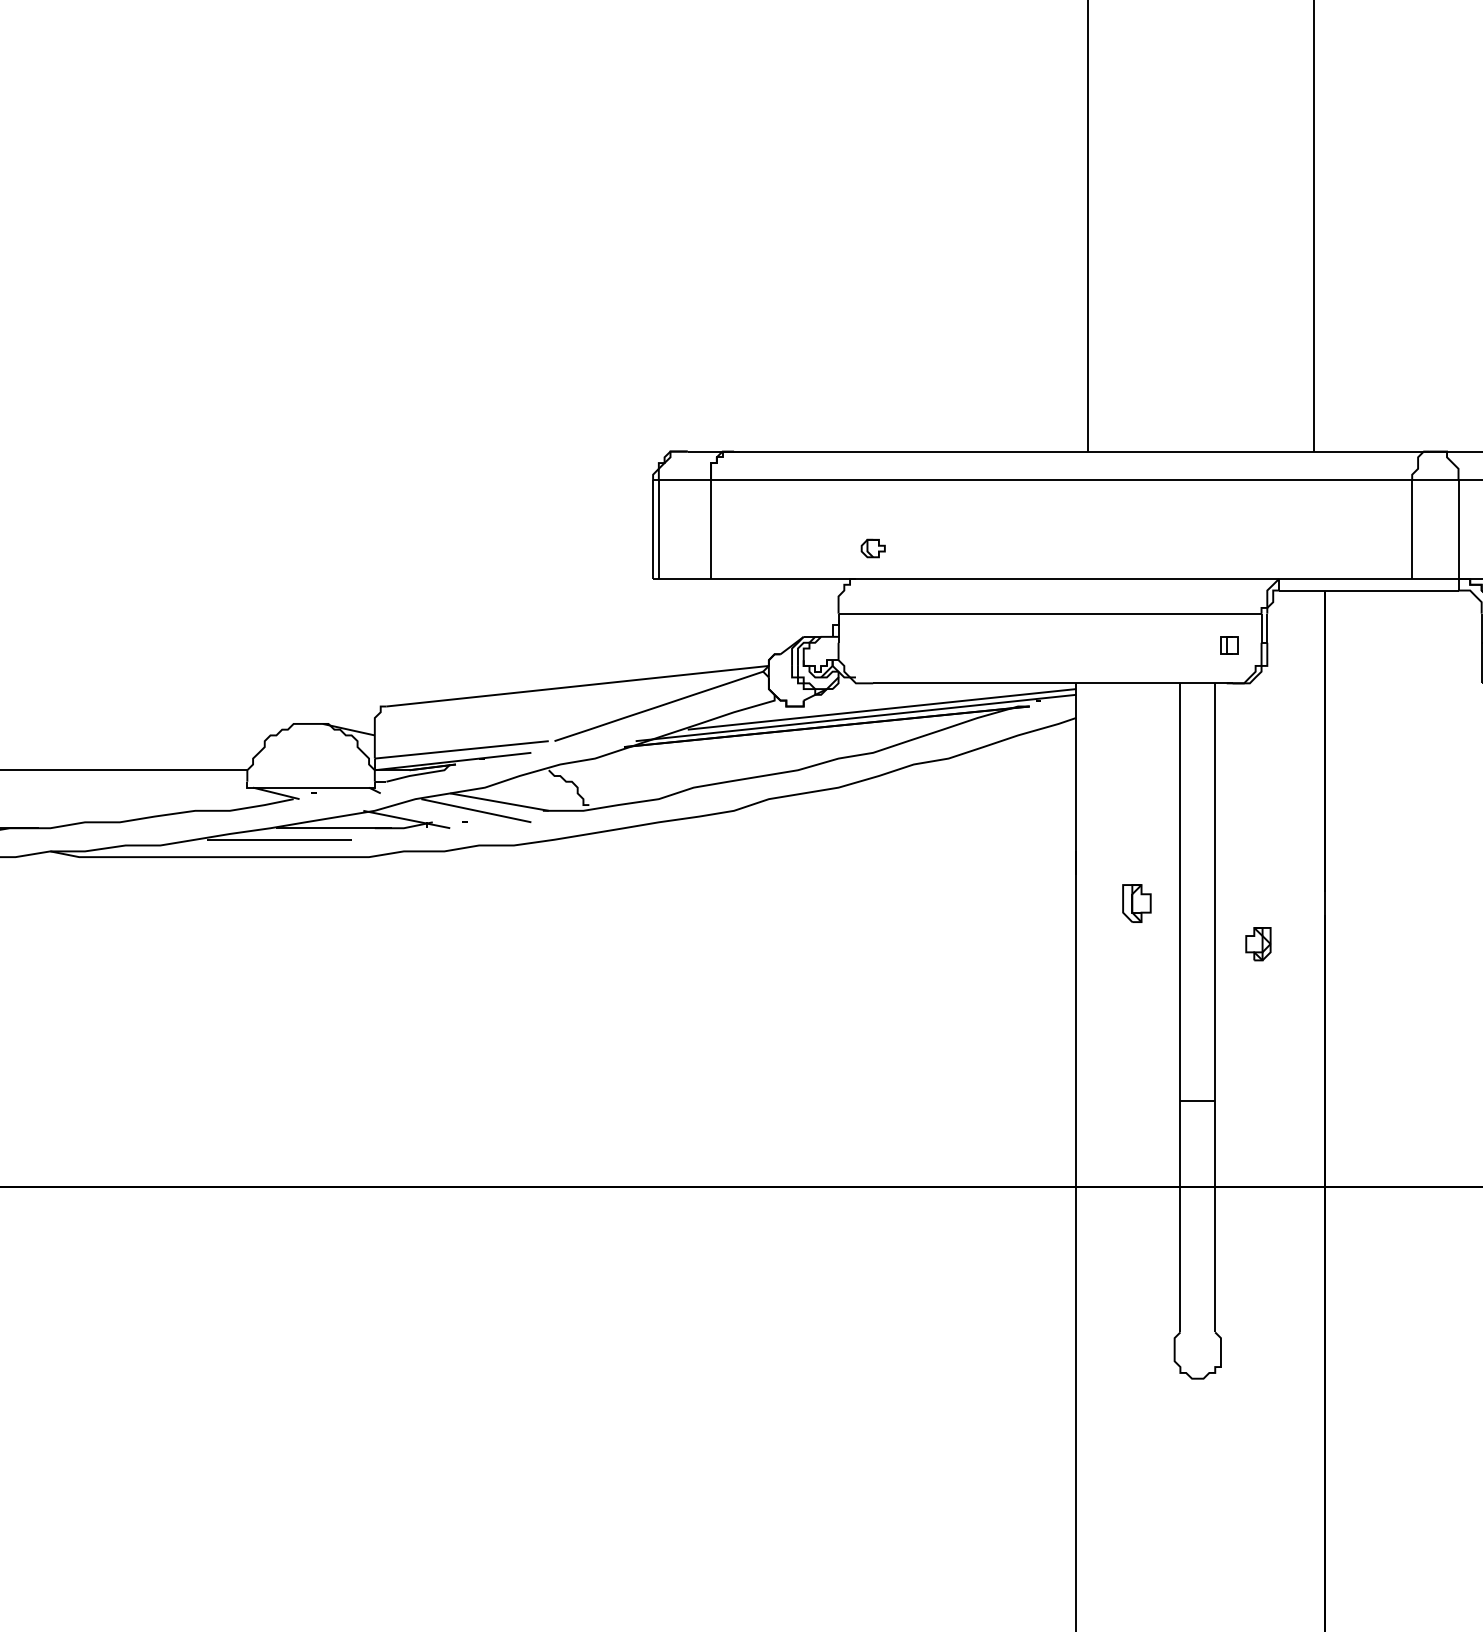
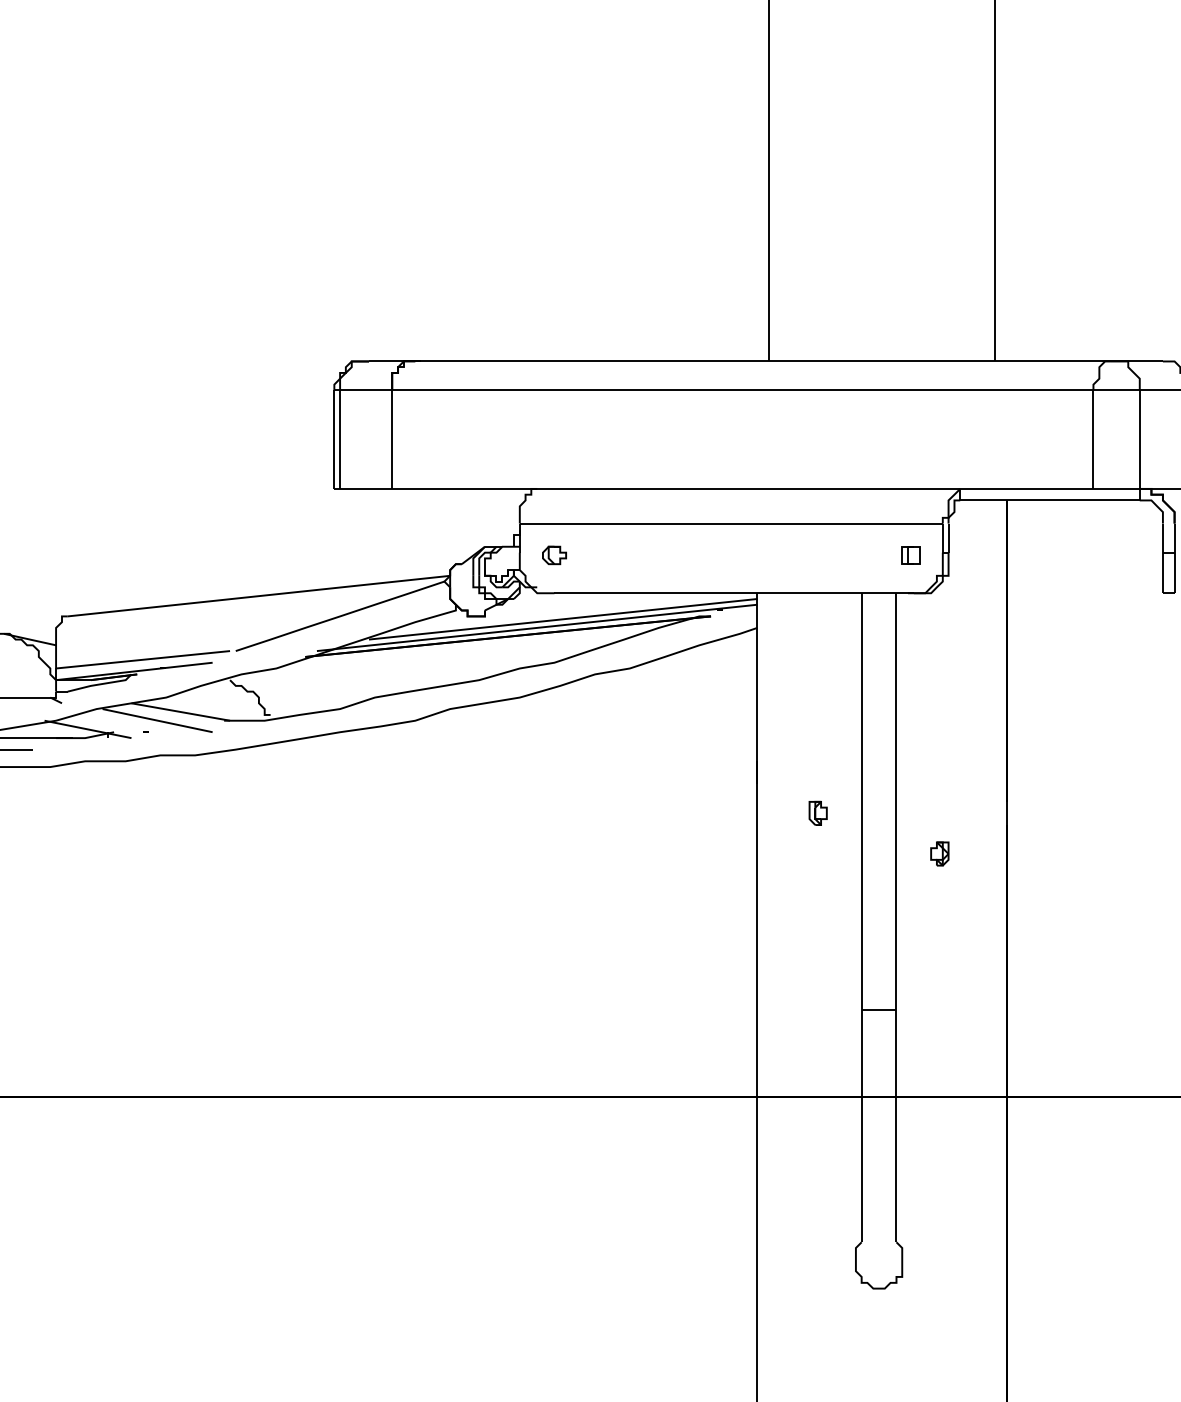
part: (872, 548) -> (553, 555), moved
part: (1136, 903) -> (817, 813), size x0.62
part: (1258, 943) -> (939, 853), size x0.71

